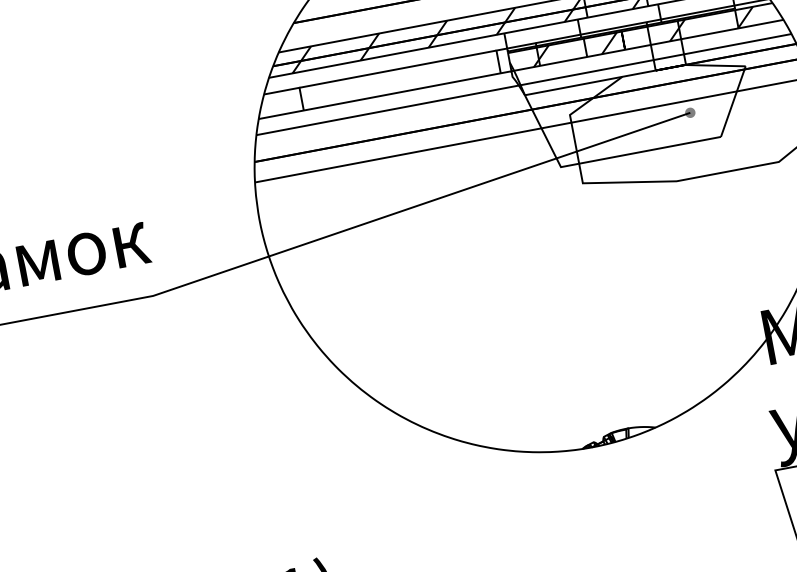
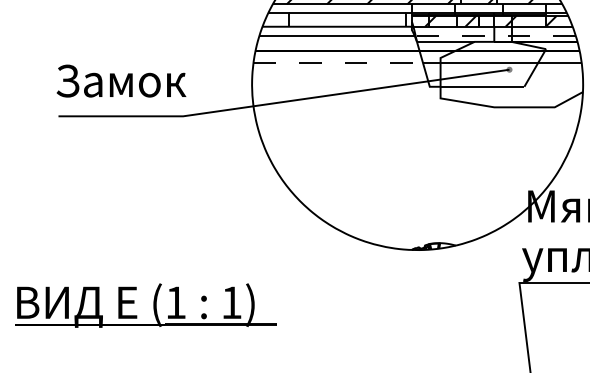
line: (655, 59) -> (495, 35), solid -> dashed
line: (398, 155) -> (338, 62), solid -> dashed

